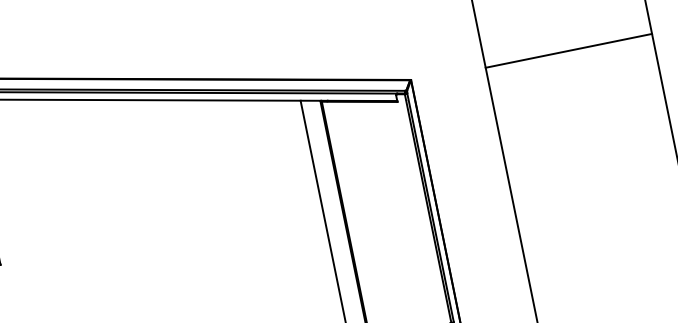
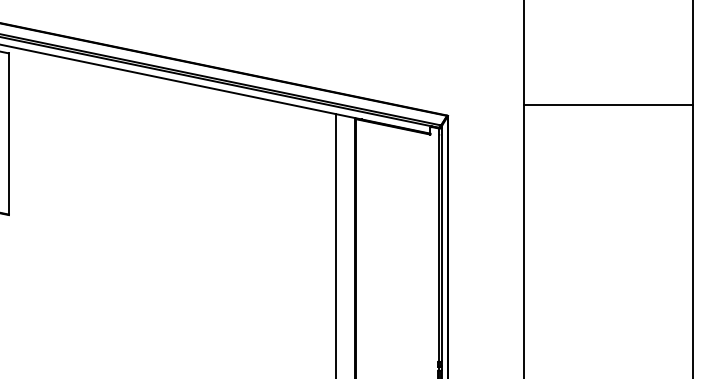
line: (568, 50) -> (608, 104), moved

